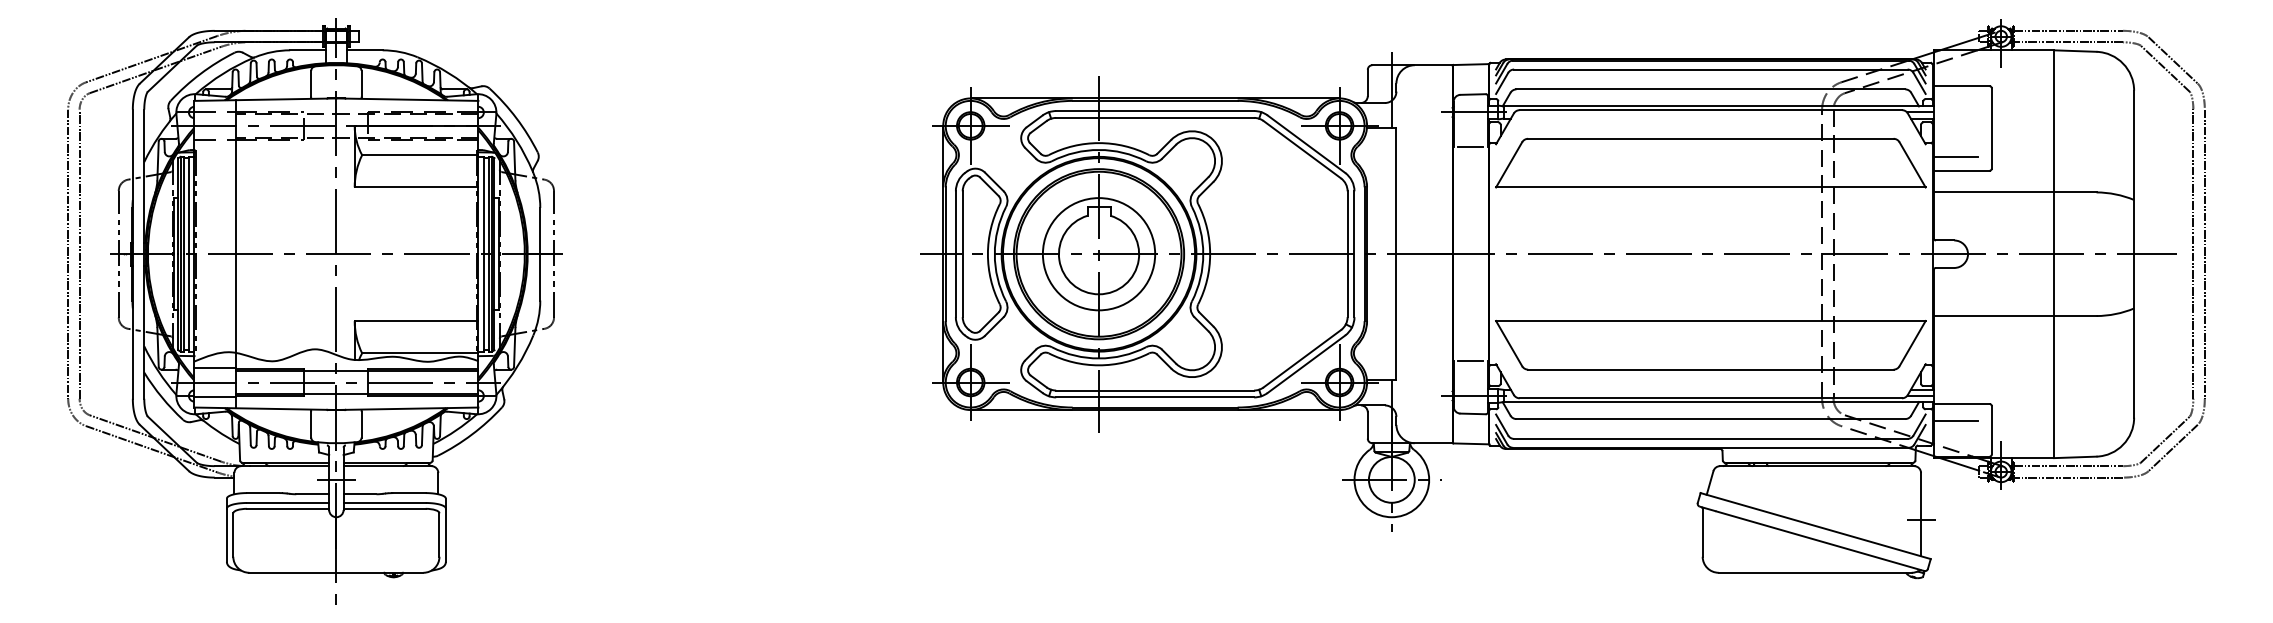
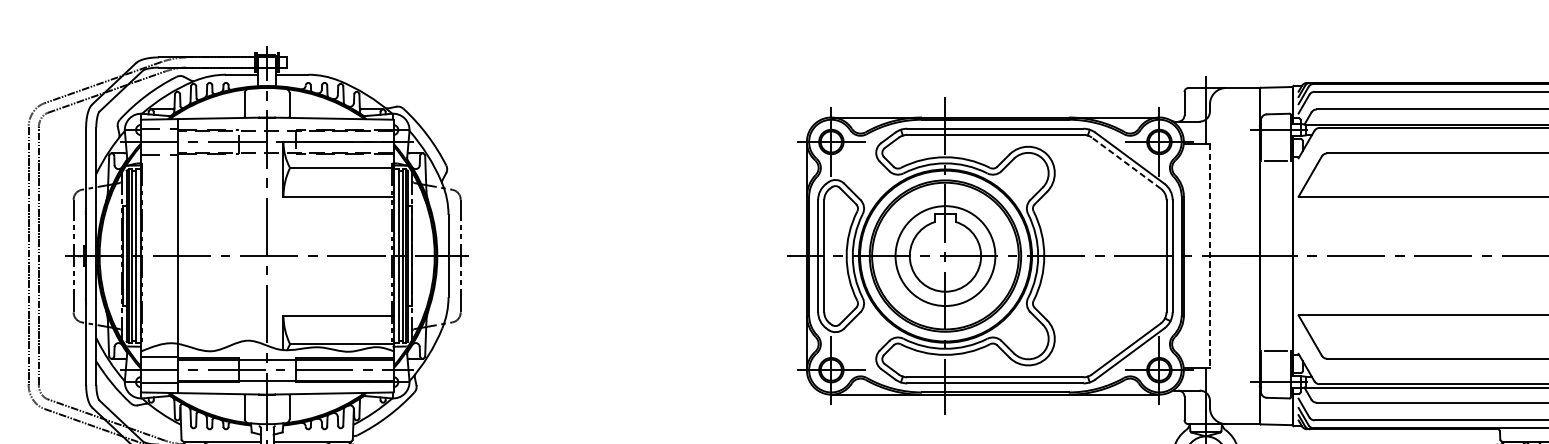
line: (1302, 149) -> (1126, 162), solid -> dashed
line: (1396, 254) -> (1210, 256), solid -> dashed

